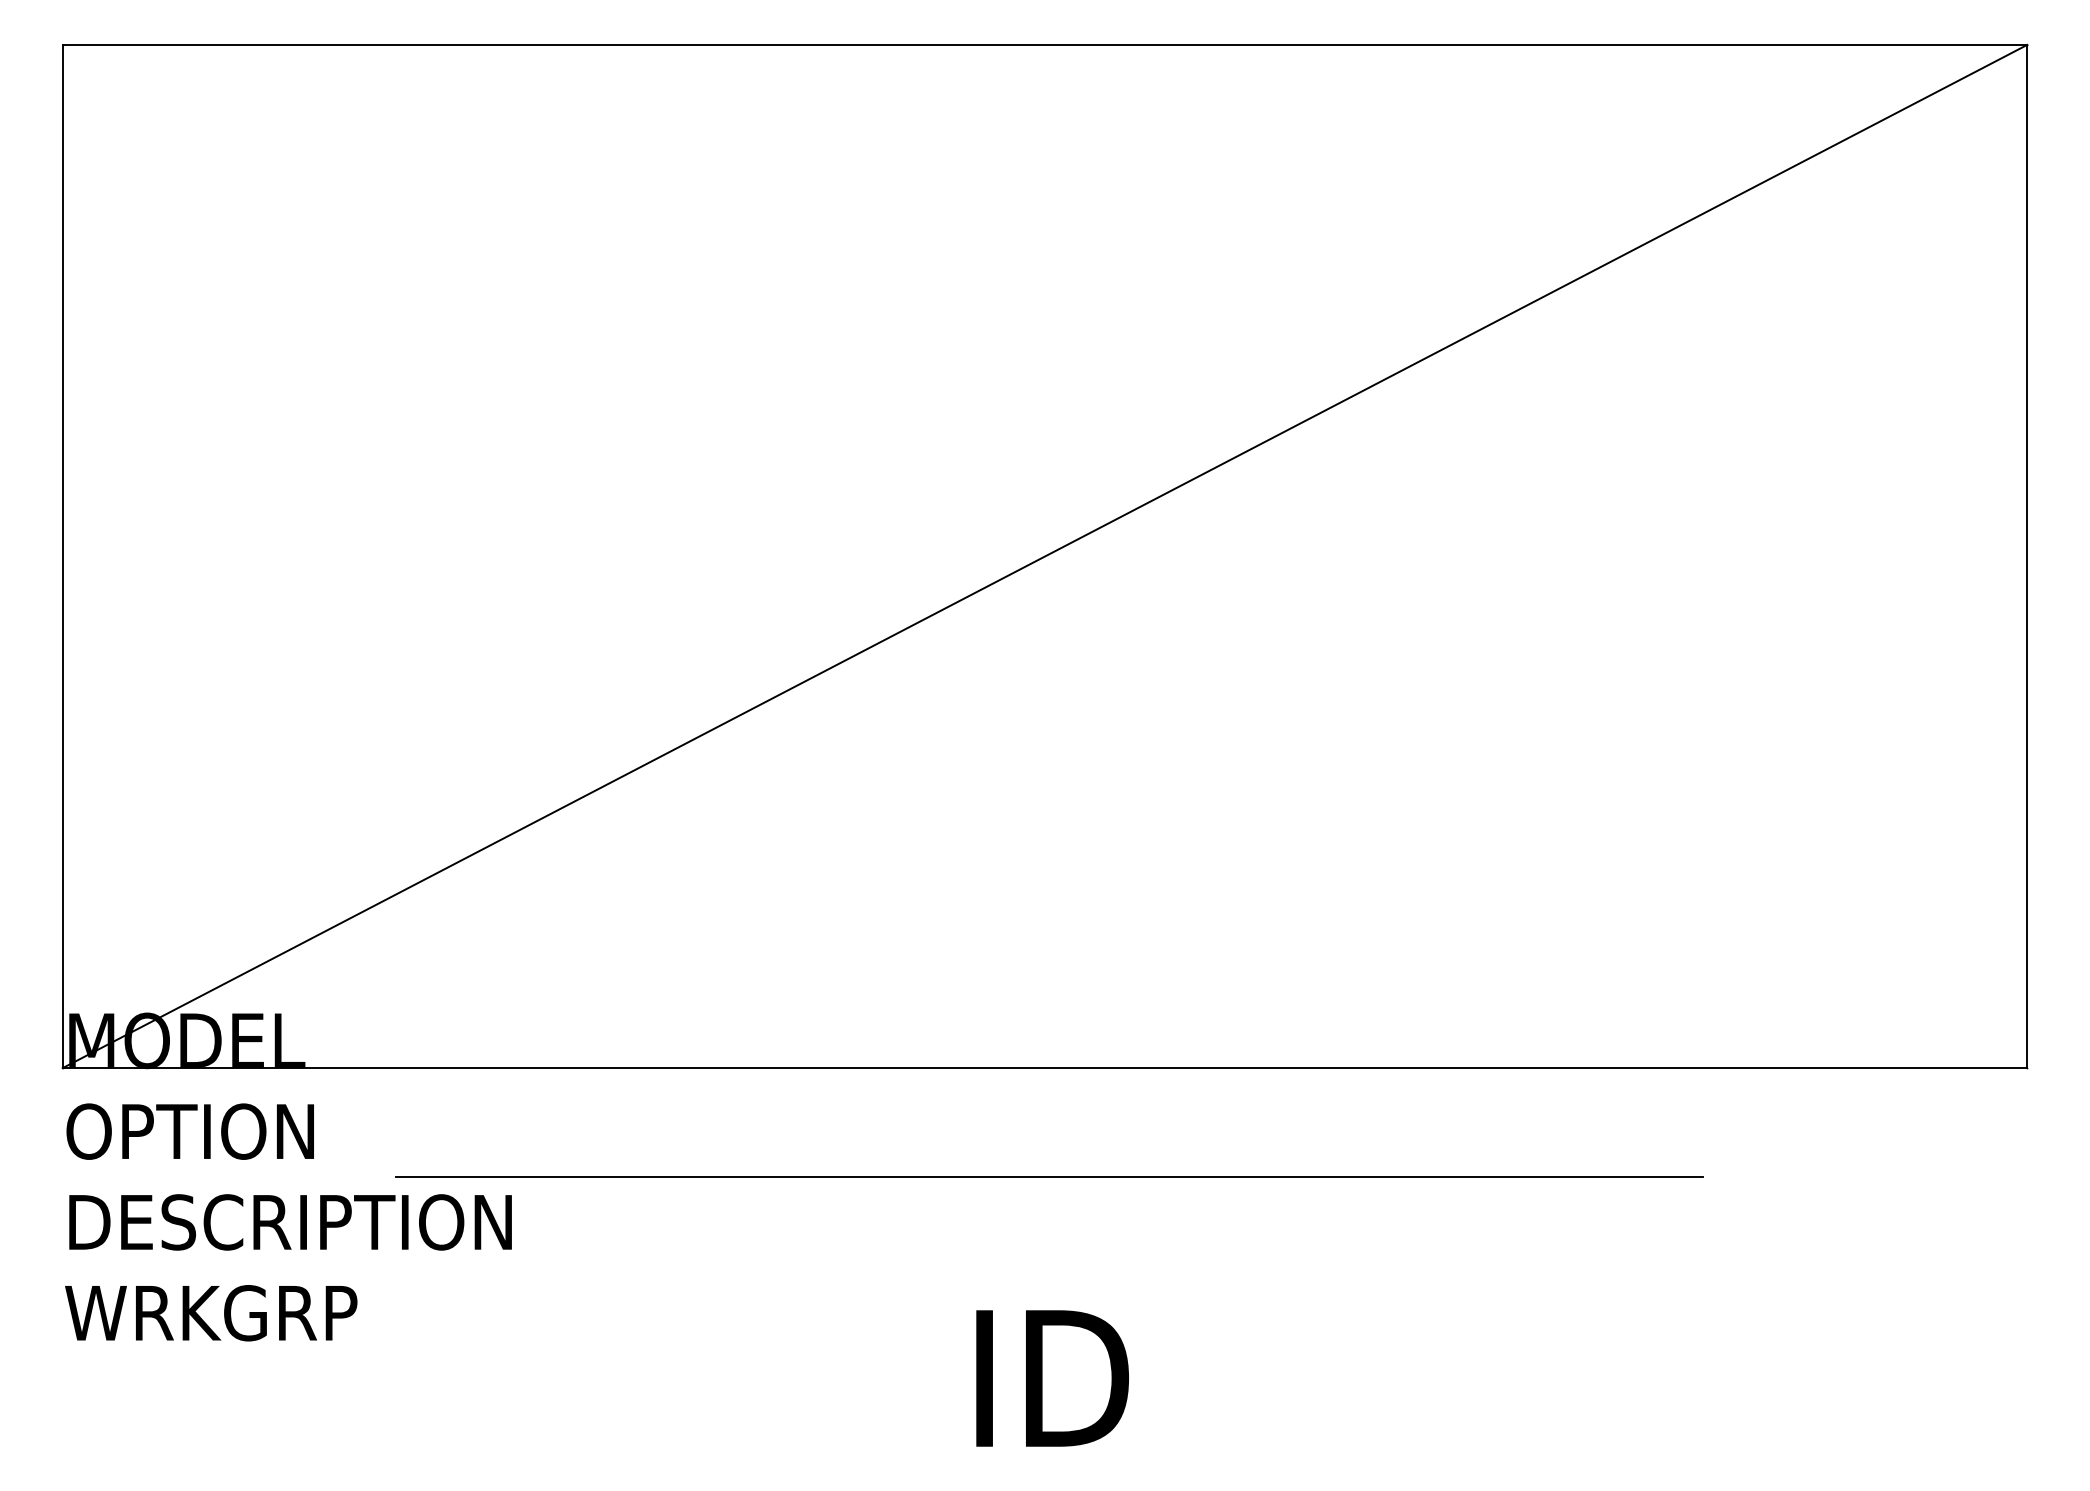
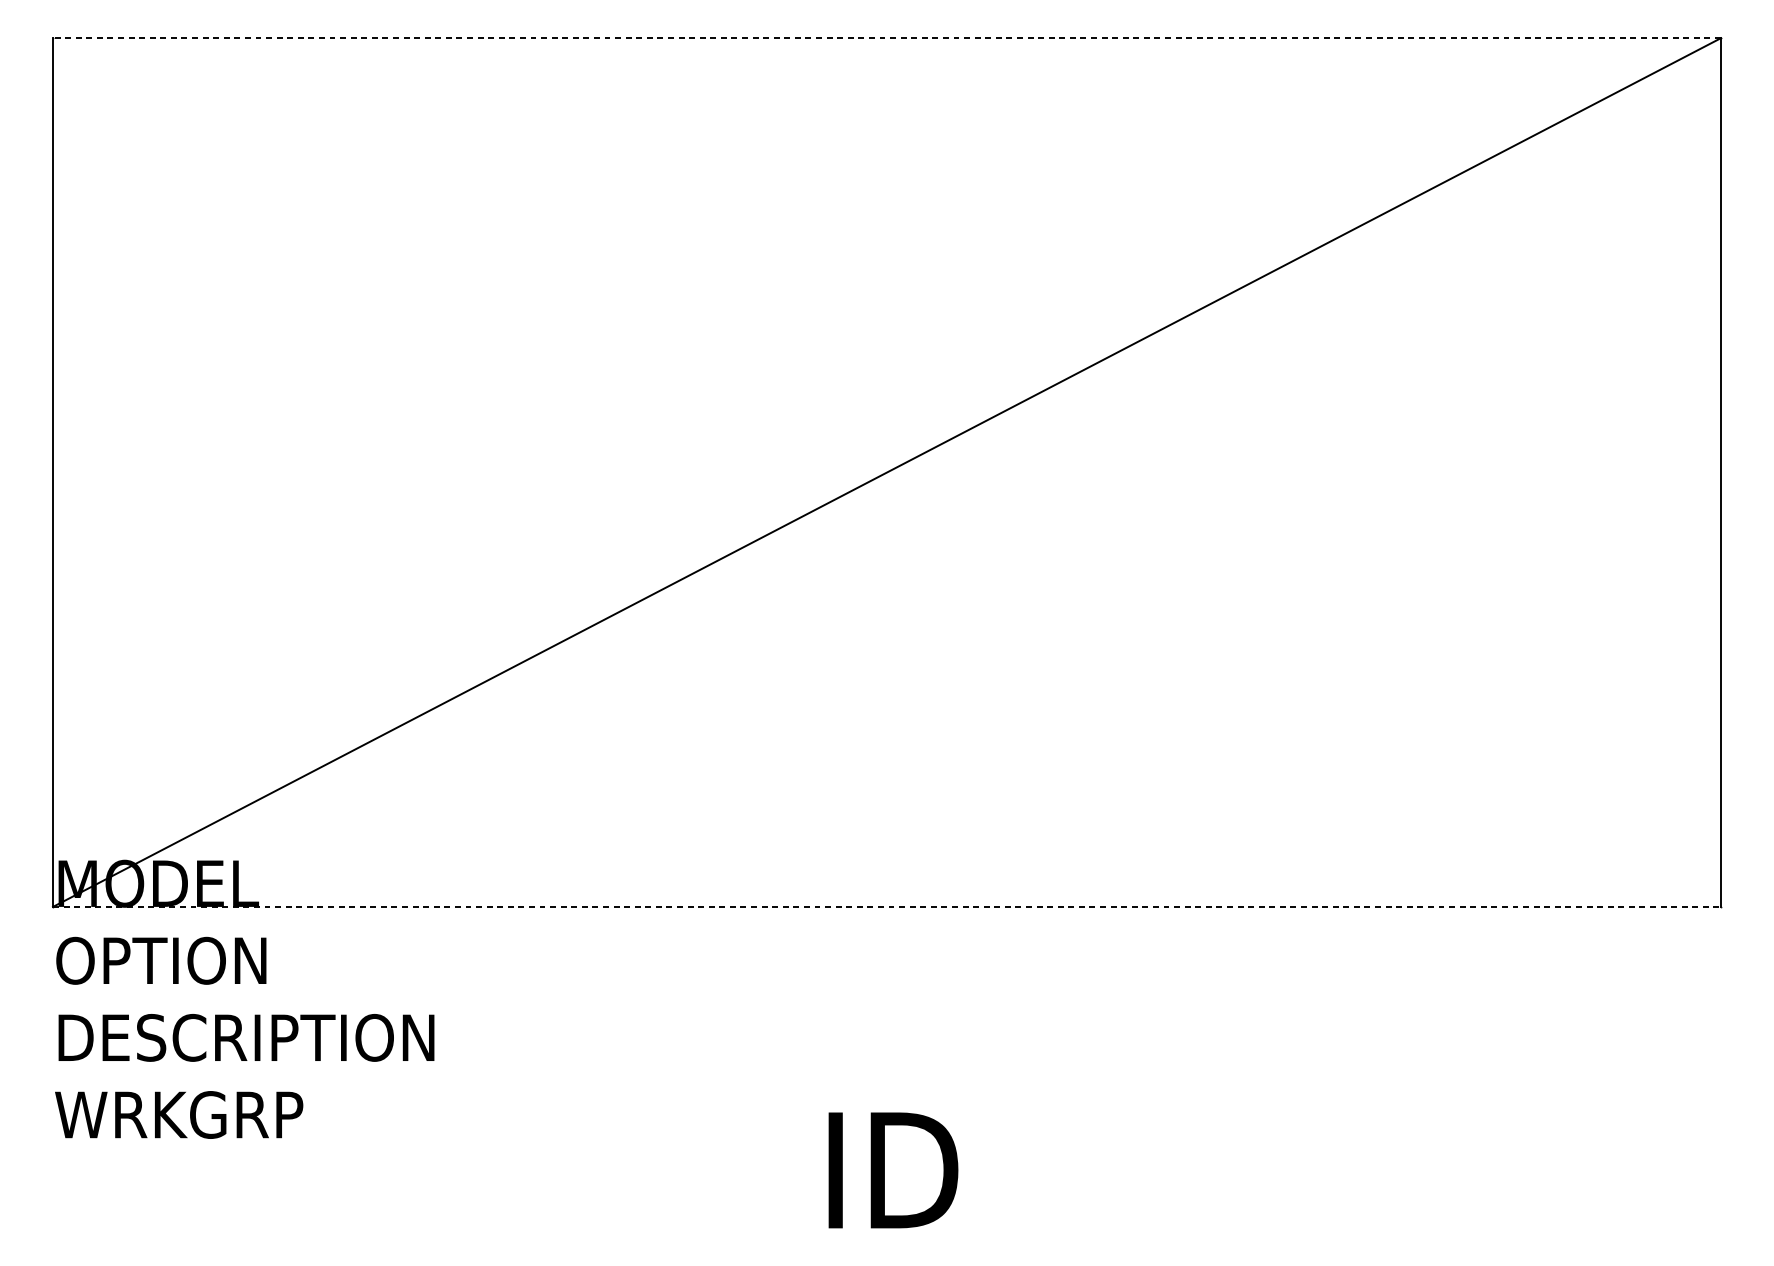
line: (1044, 44) -> (886, 37), solid -> dashed
line: (1045, 1068) -> (887, 907), solid -> dashed
line: (1048, 1177) -> (889, 999), removed

